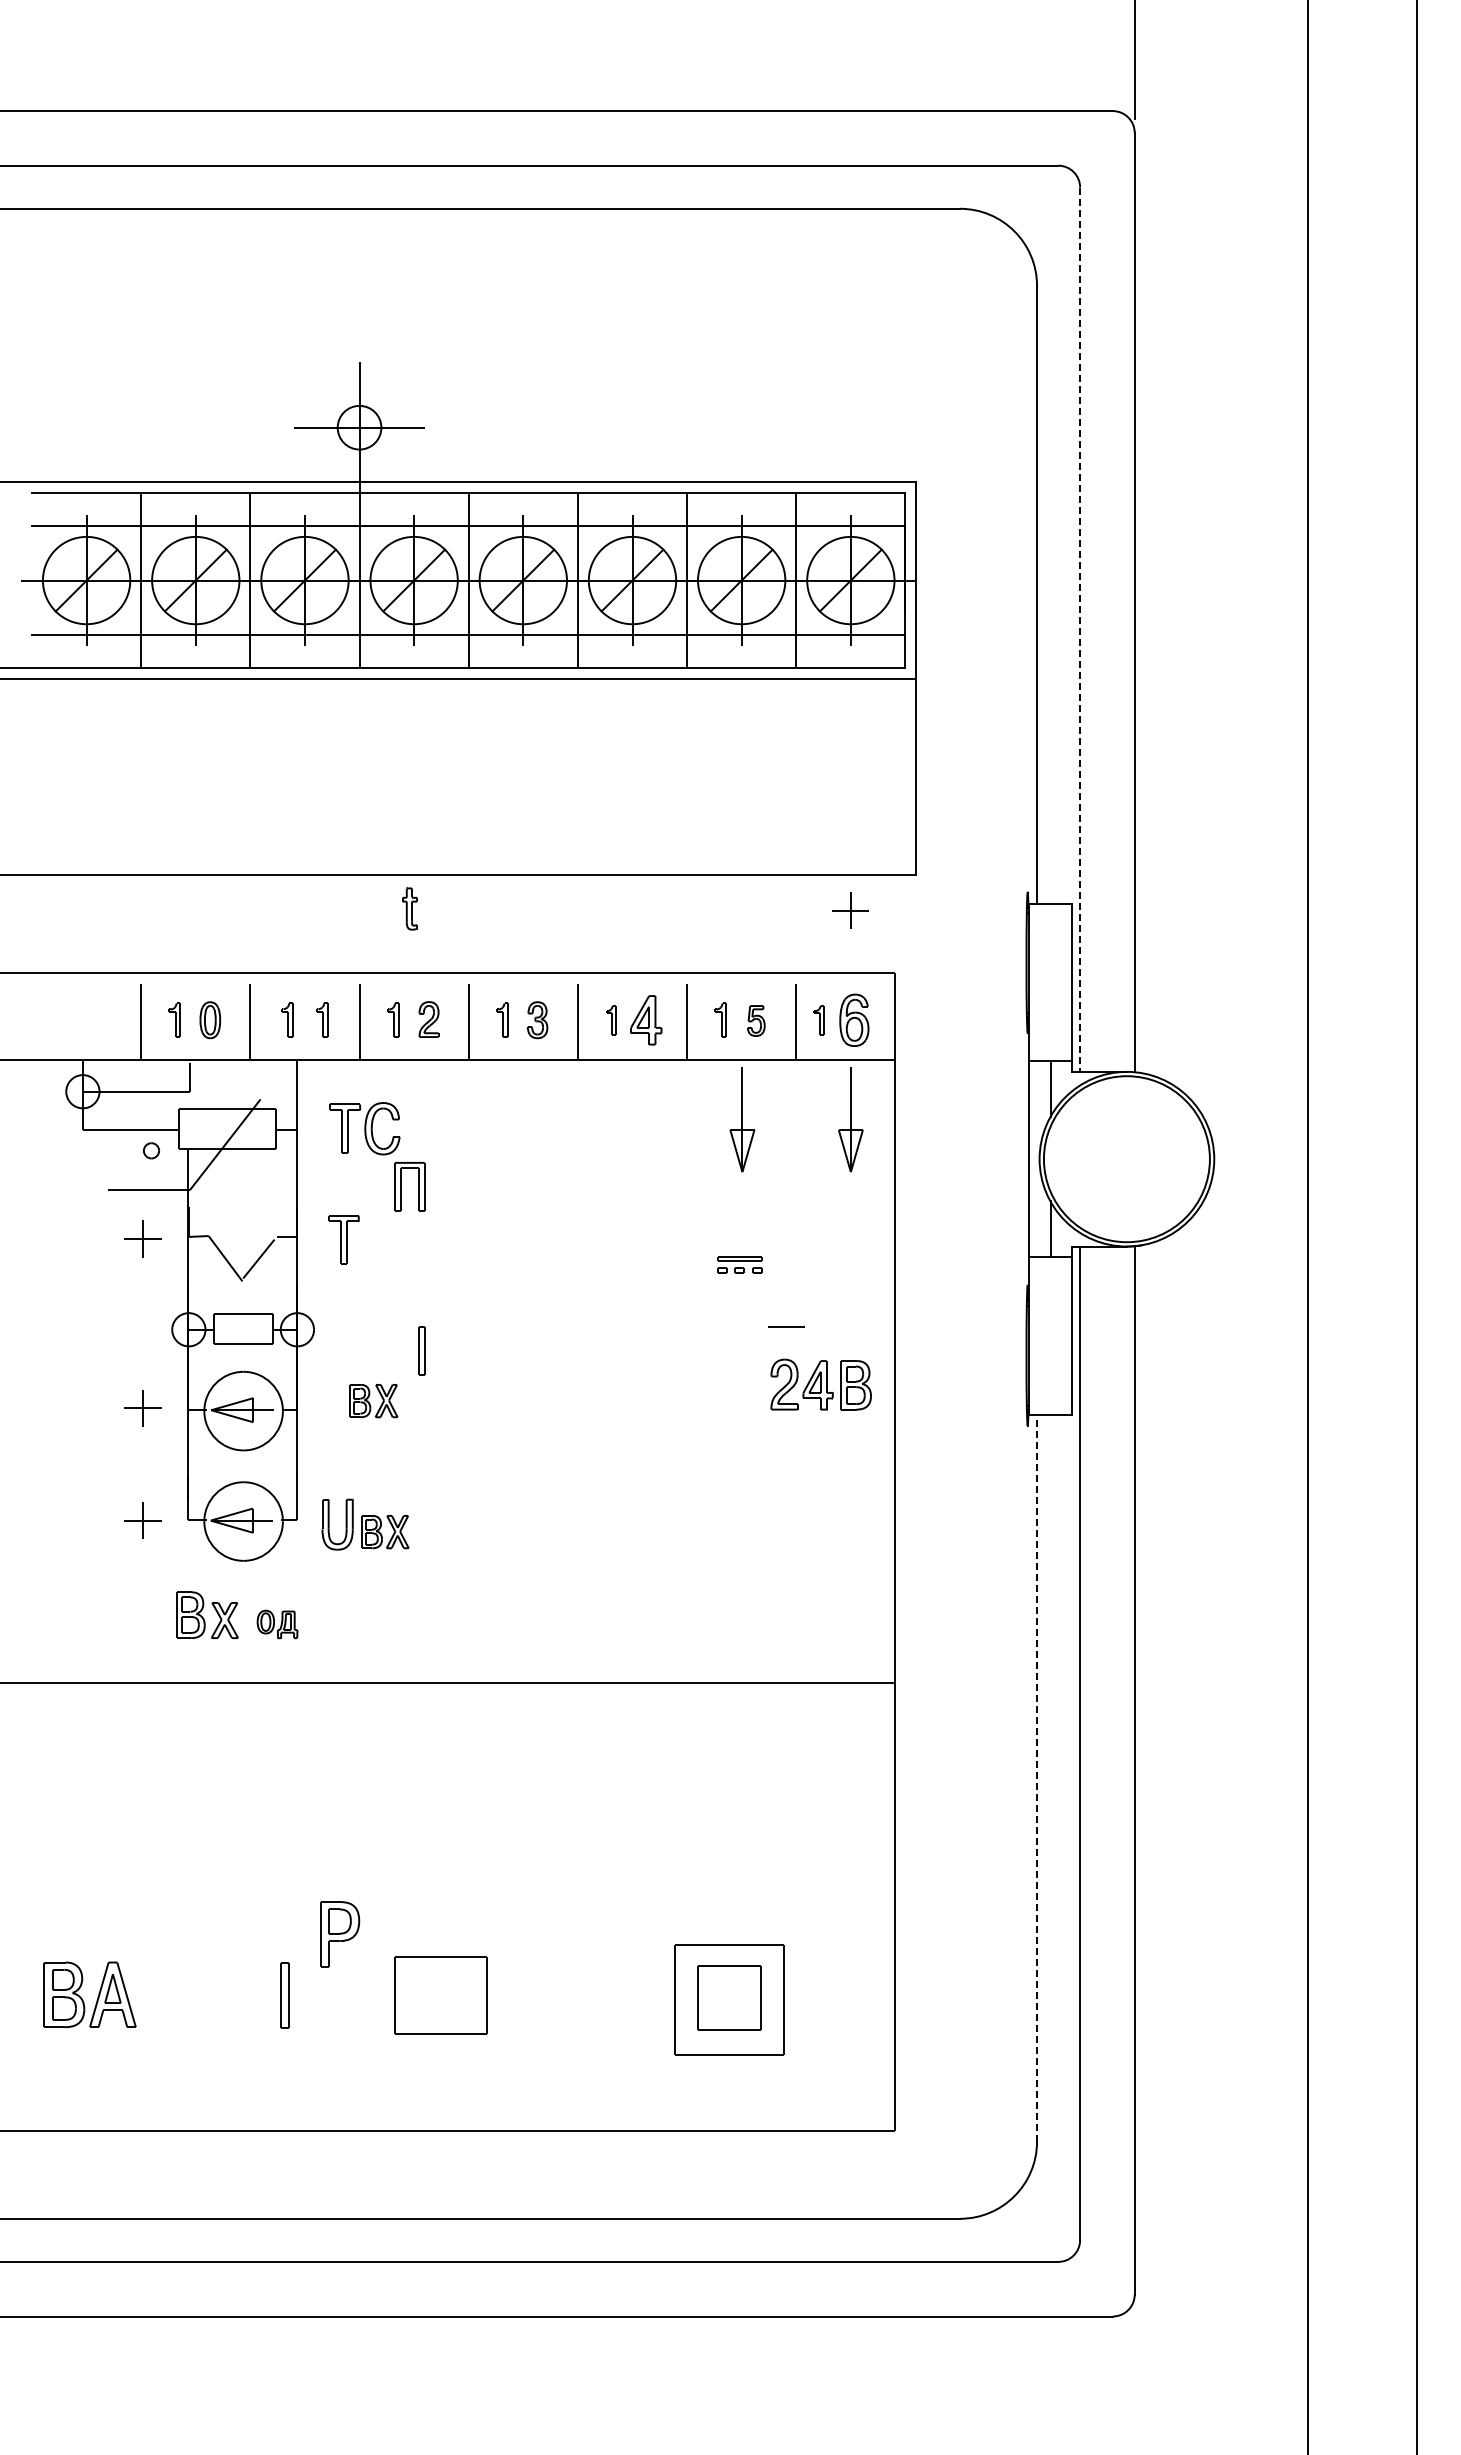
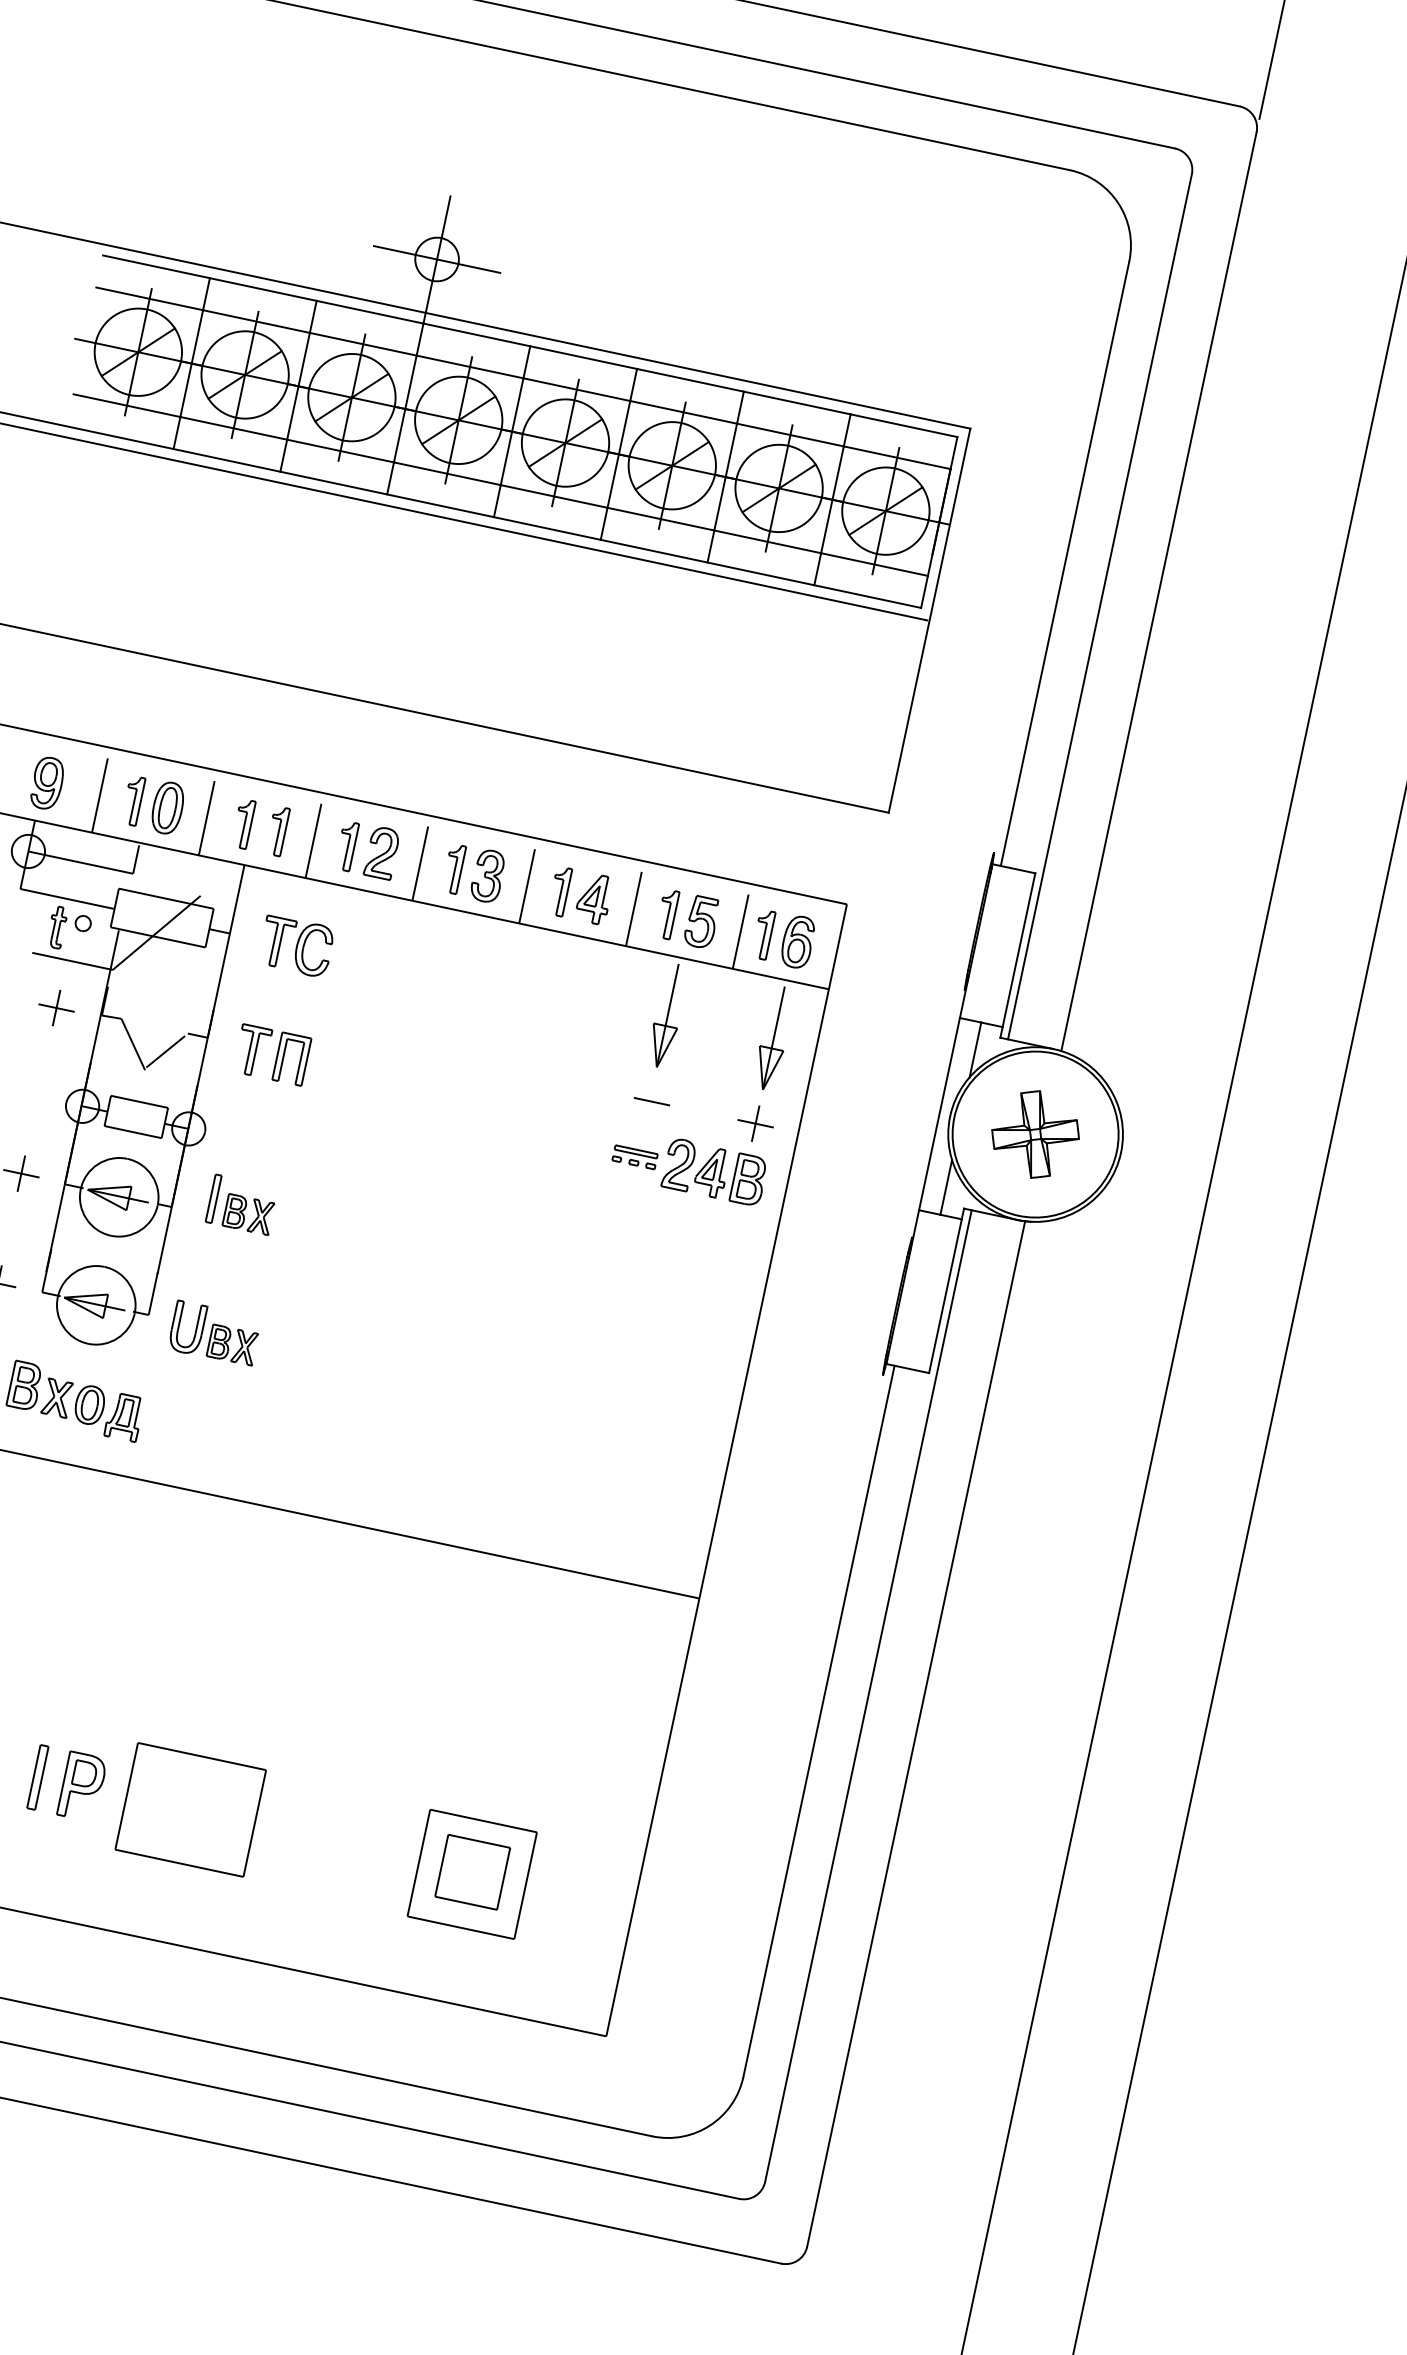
line: (1080, 630) -> (1100, 607), dashed -> solid
part: (409, 908) -> (56, 926), moved
part: (850, 910) -> (755, 1123), moved
part: (210, 1019) -> (168, 807), size x1.43
part: (287, 1019) -> (243, 823), size x1.43
part: (322, 1019) -> (277, 830), size x1.43
part: (428, 1019) -> (381, 852), size x1.43
part: (537, 1019) -> (488, 875), size x1.43
part: (87, 1020) -> (47, 782), added
part: (174, 1020) -> (132, 800), size x1.43
part: (393, 1020) -> (347, 846), size x1.43
part: (502, 1020) -> (453, 869), size x1.43
part: (610, 1020) -> (559, 891), size x1.67
part: (720, 1020) -> (666, 914), size x1.43
part: (756, 1020) -> (702, 921), size x1.67
part: (818, 1020) -> (762, 934), size x1.67
part: (1126, 1158) -> (1035, 1133), added
part: (401, 1186) -> (283, 1056), moved
line: (786, 1326) -> (651, 1101), moved
part: (421, 1350) -> (212, 1198), moved
part: (820, 1384) -> (714, 1171), moved
part: (277, 1624) -> (108, 1413), size x1.67
line: (1037, 1778) -> (819, 1721), dashed -> solid
part: (340, 1934) -> (82, 1786), moved
part: (440, 1995) -> (190, 1809), size x1.43

